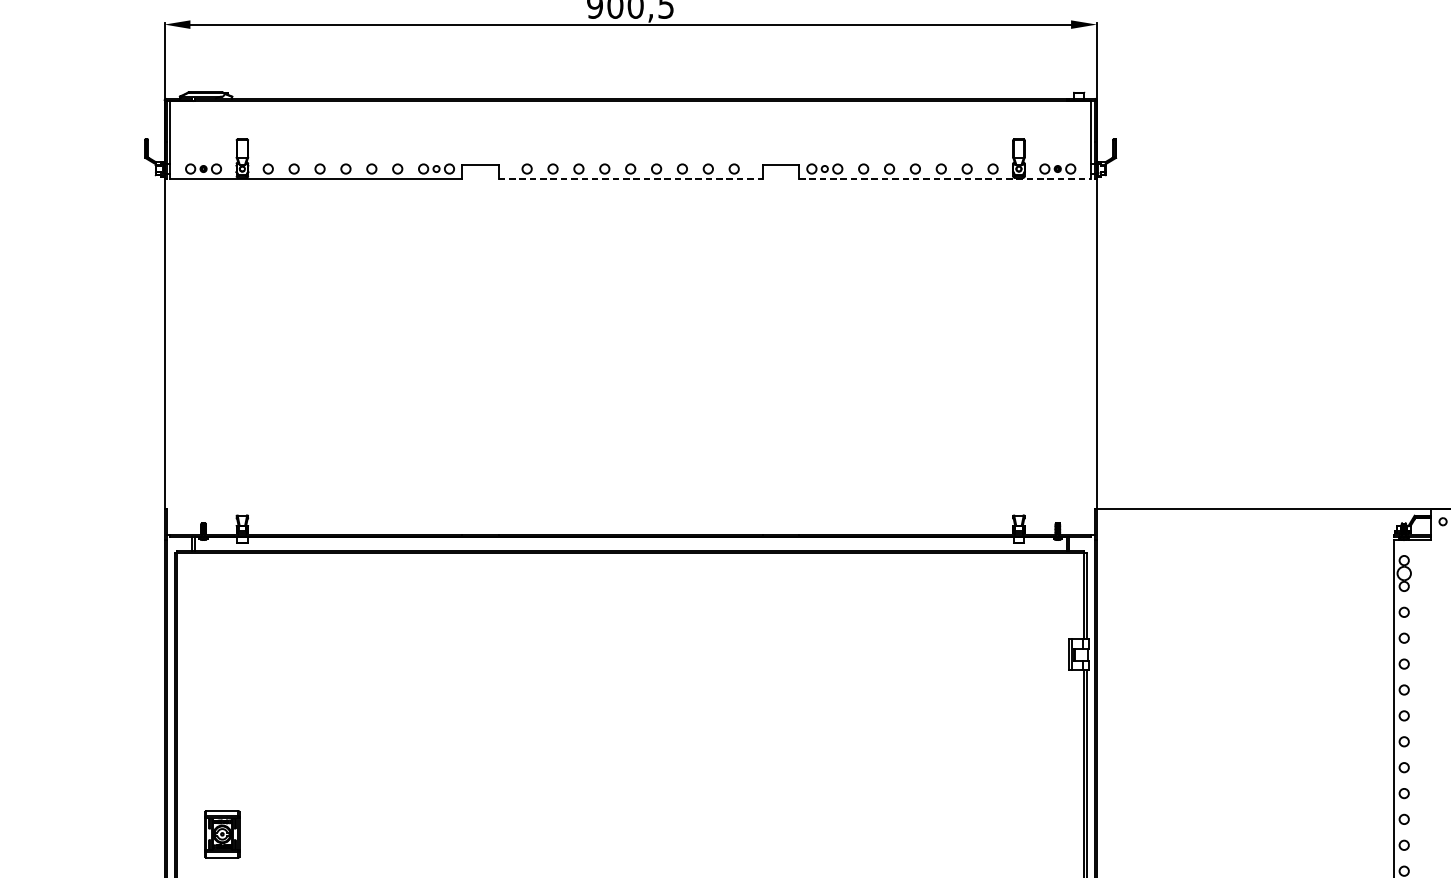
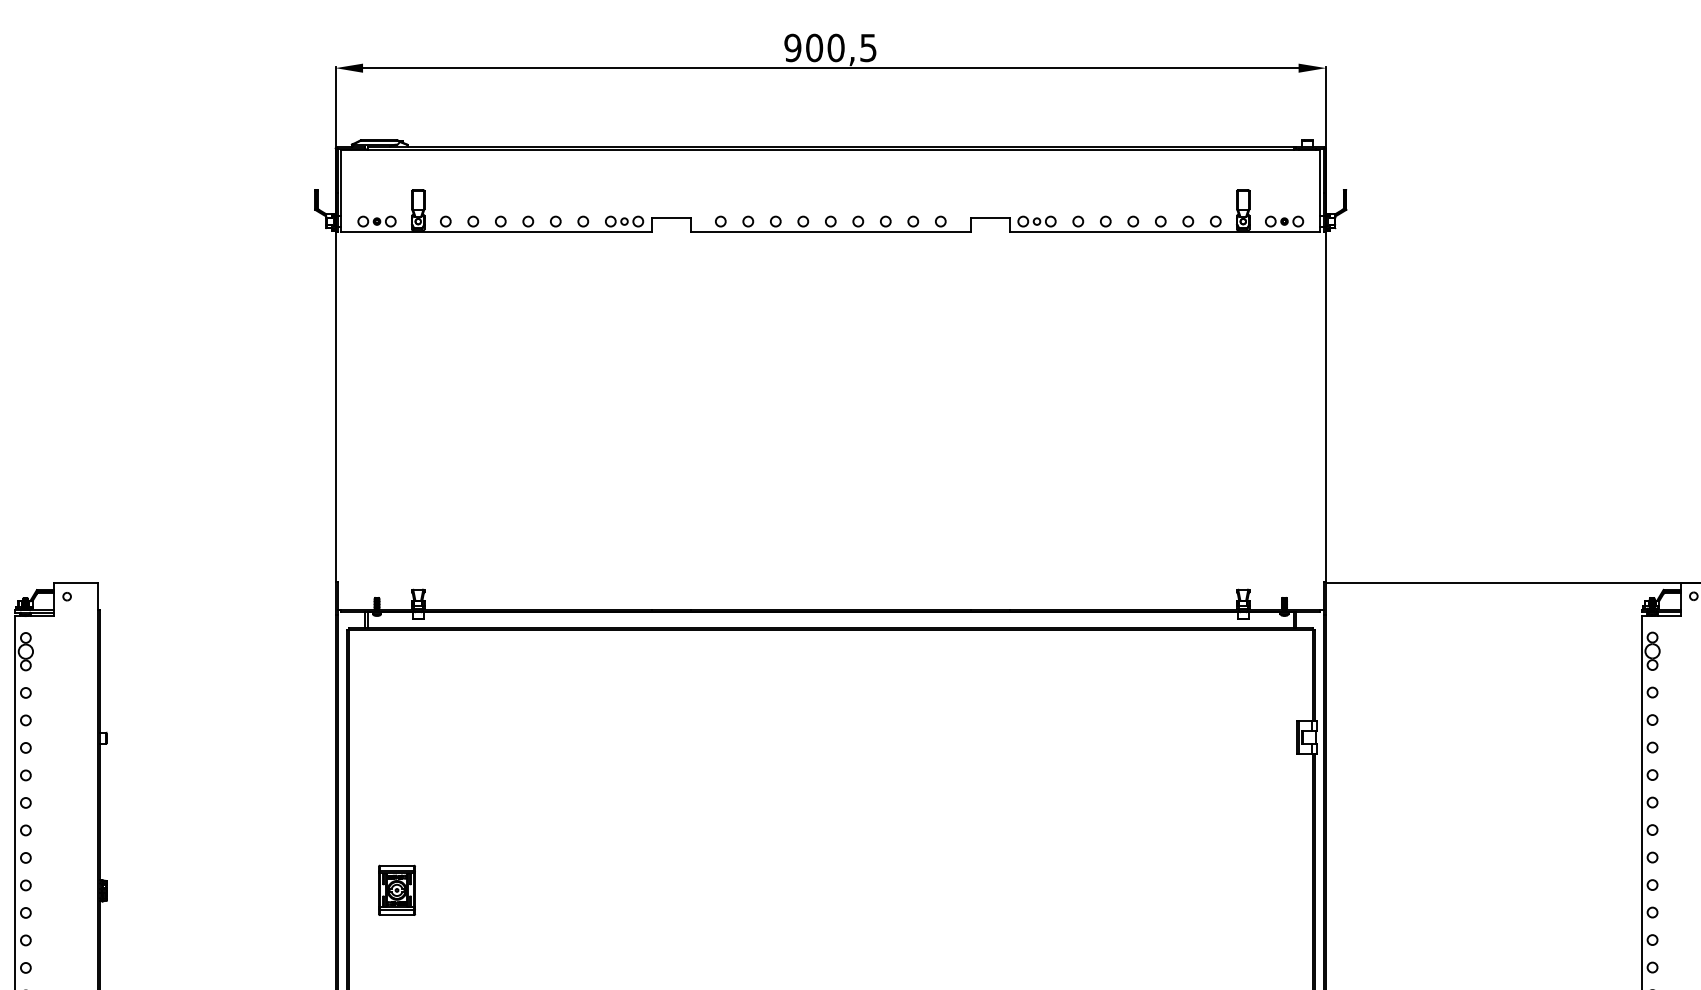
line: (631, 179) -> (831, 232), dashed -> solid
line: (945, 179) -> (1165, 232), dashed -> solid
part: (221, 833) -> (396, 889), moved

